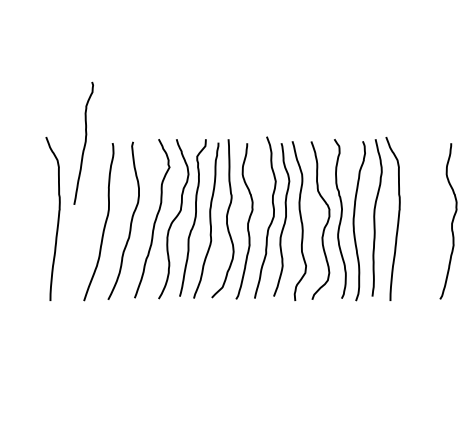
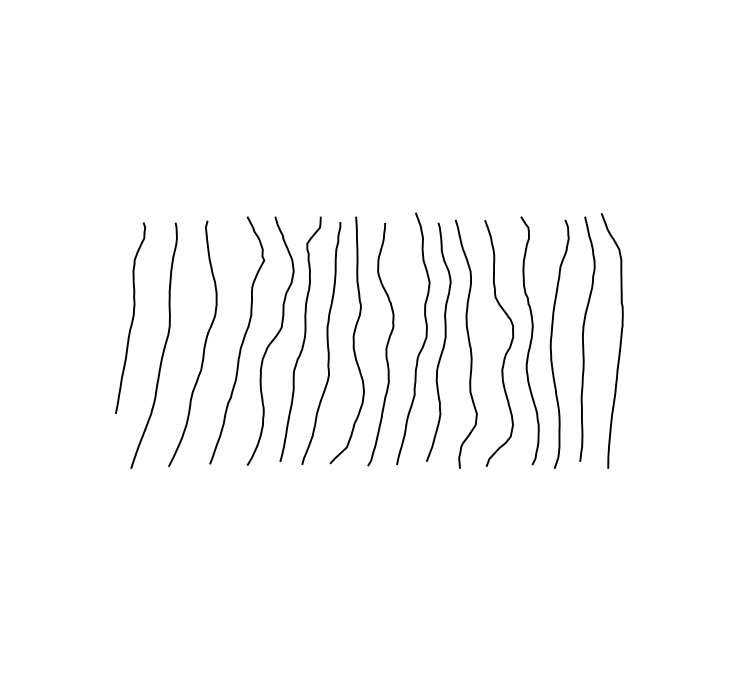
curve: (84, 142) -> (131, 316), moved
curve: (57, 218) -> (89, 340), removed
curve: (451, 221) -> (703, 344), removed

